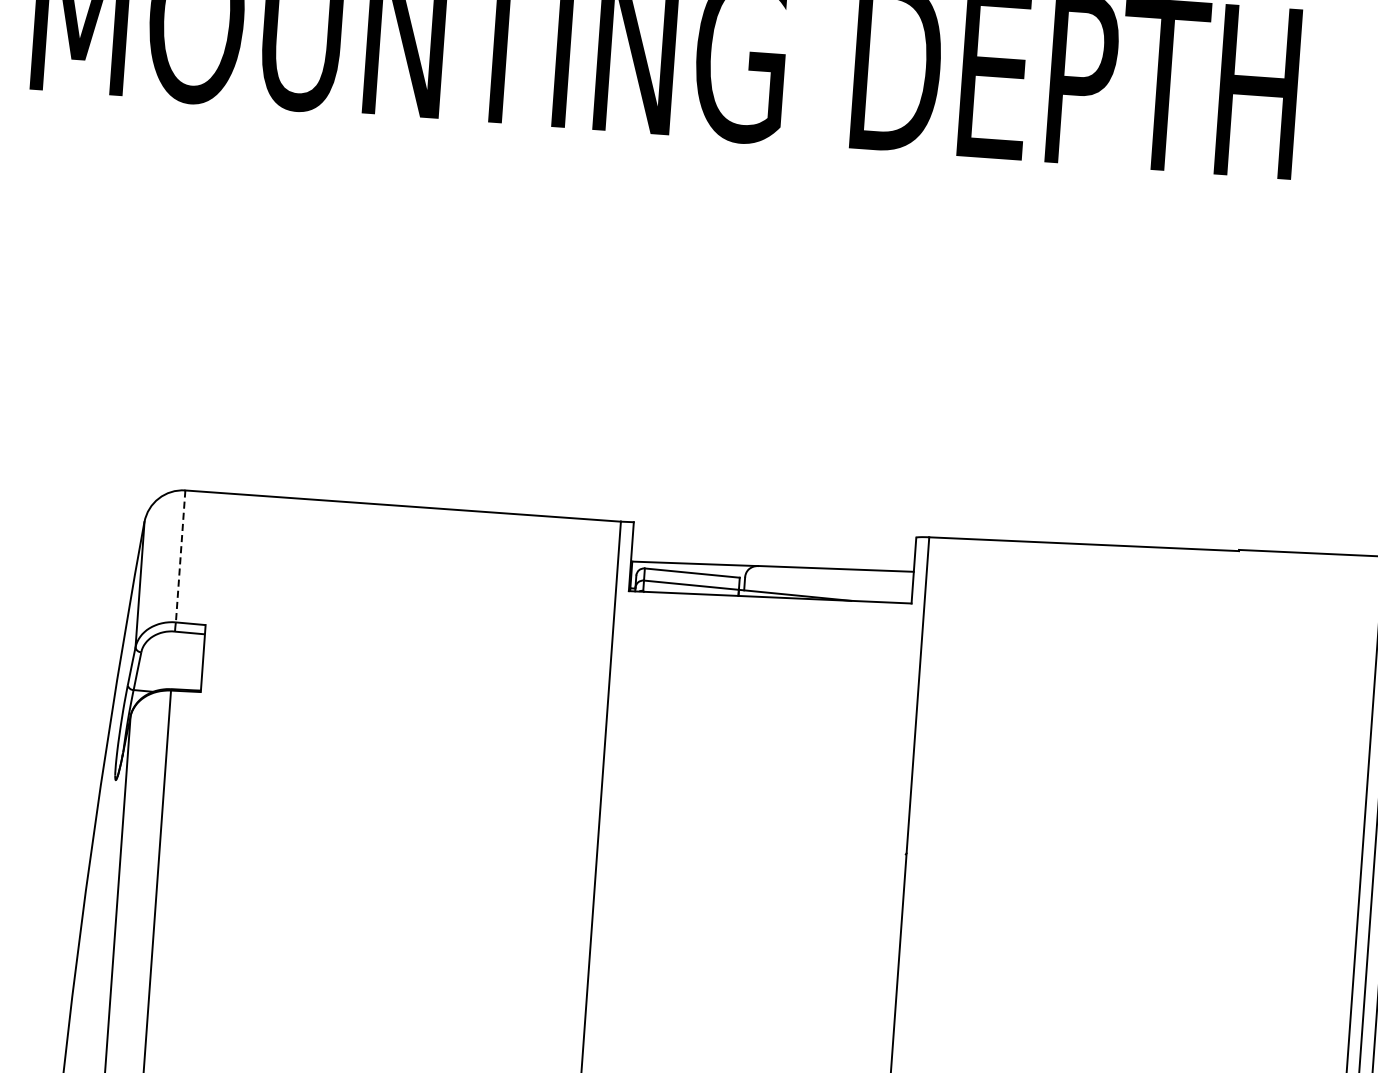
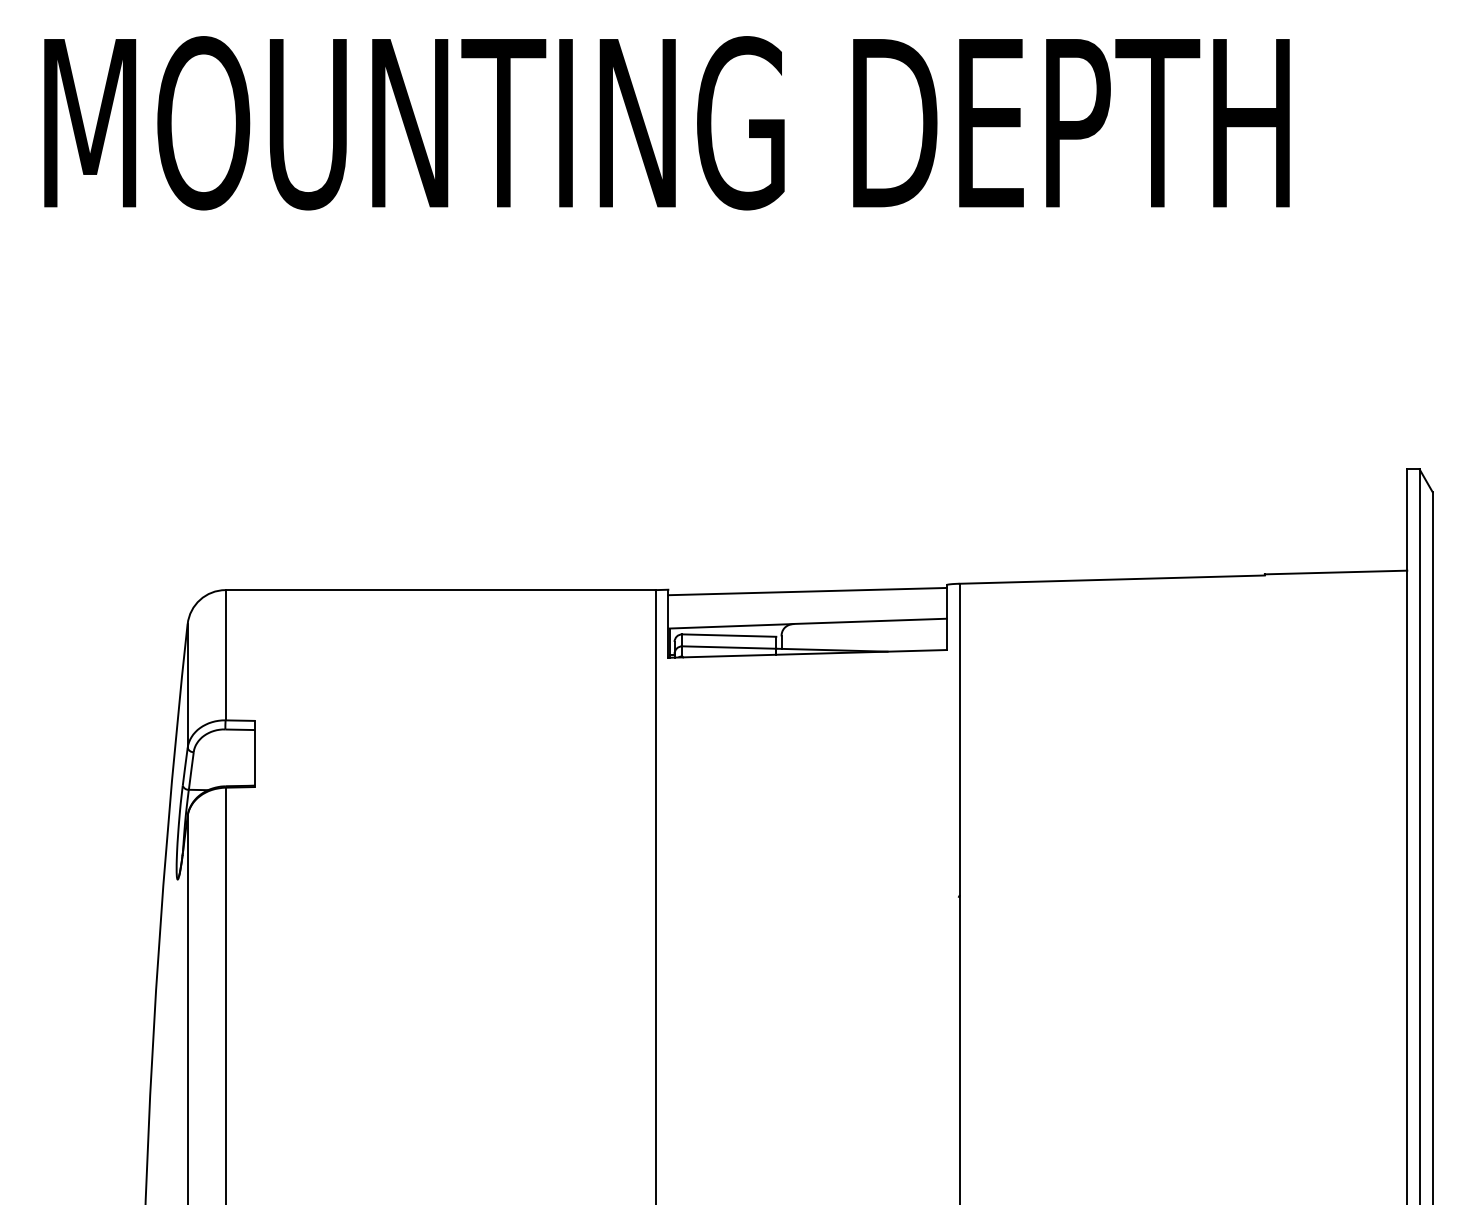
line: (774, 534) -> (807, 591), added
line: (180, 556) -> (225, 655), dashed -> solid

